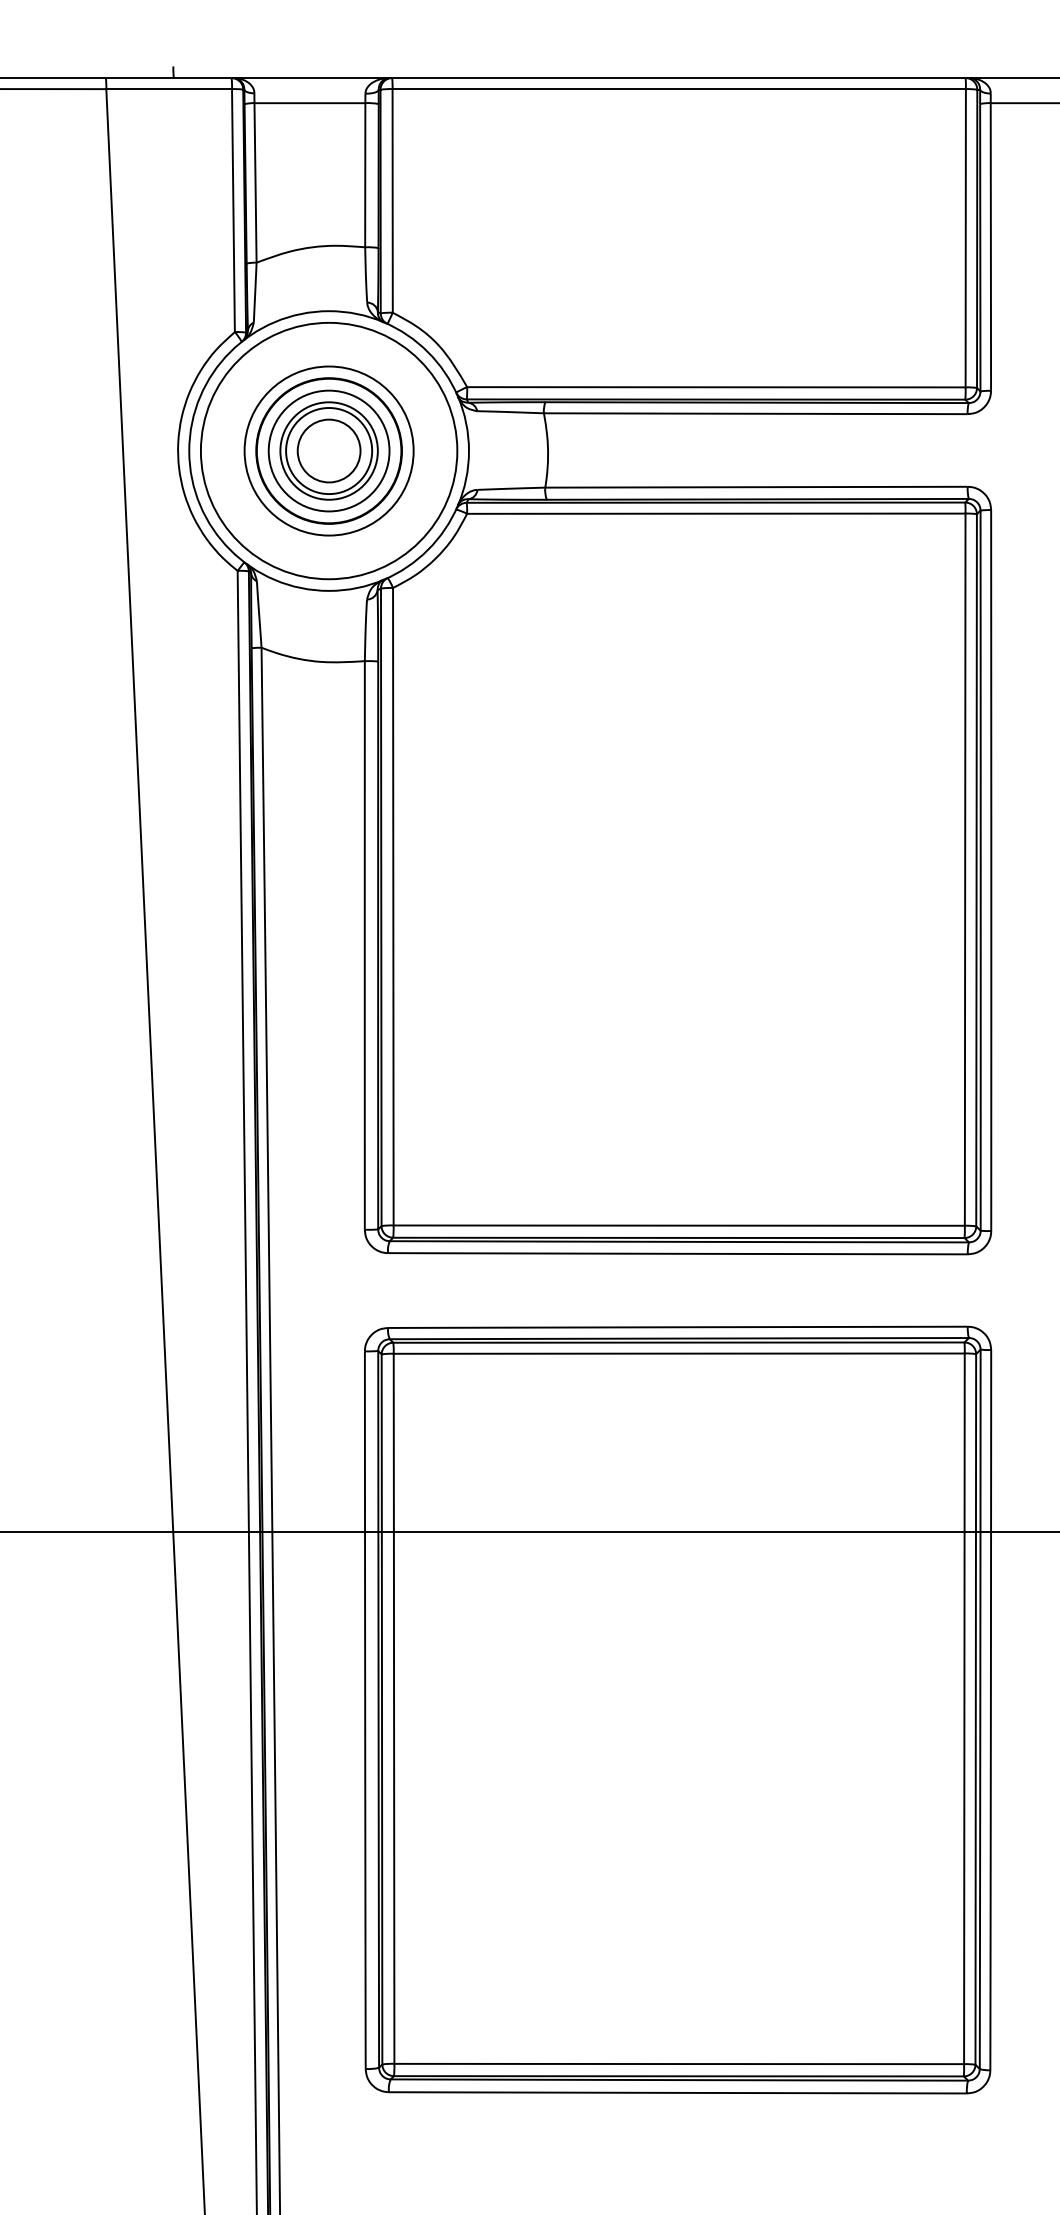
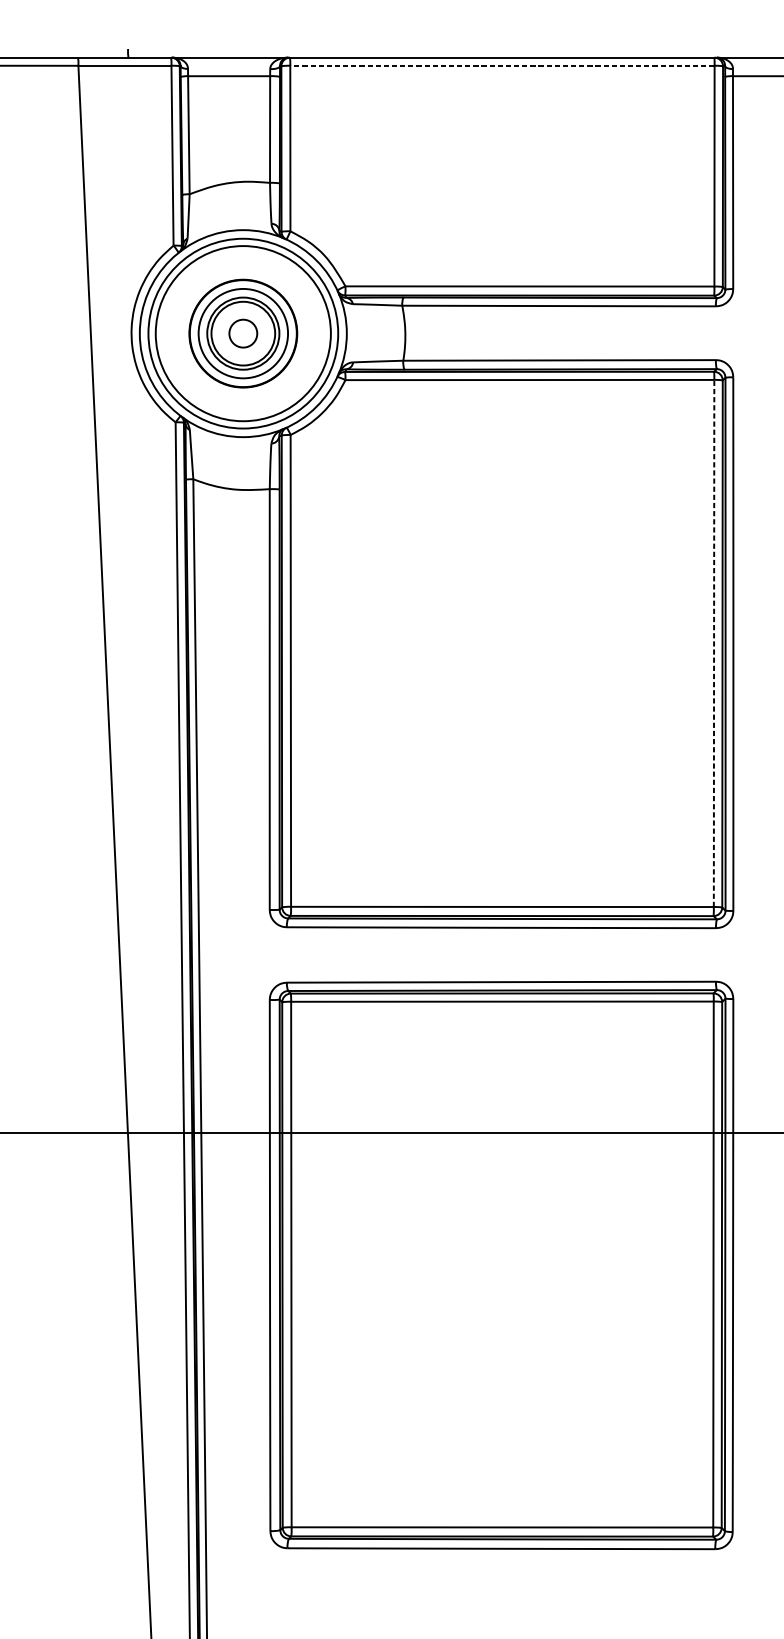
line: (679, 89) -> (502, 66), solid -> dashed
circle: (328, 450) -> (242, 333), size x0.6
circle: (328, 450) -> (242, 333), size x1.4
line: (965, 869) -> (714, 643), solid -> dashed

